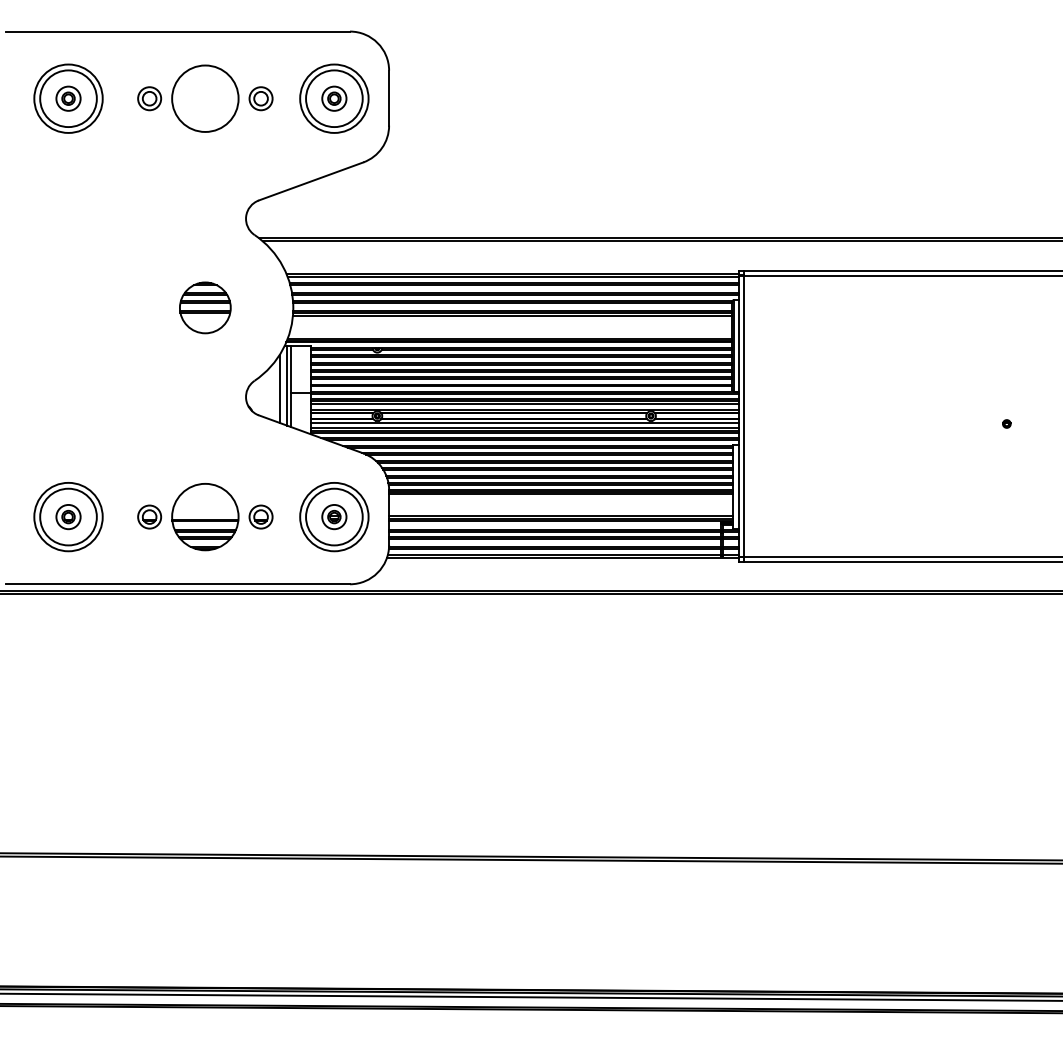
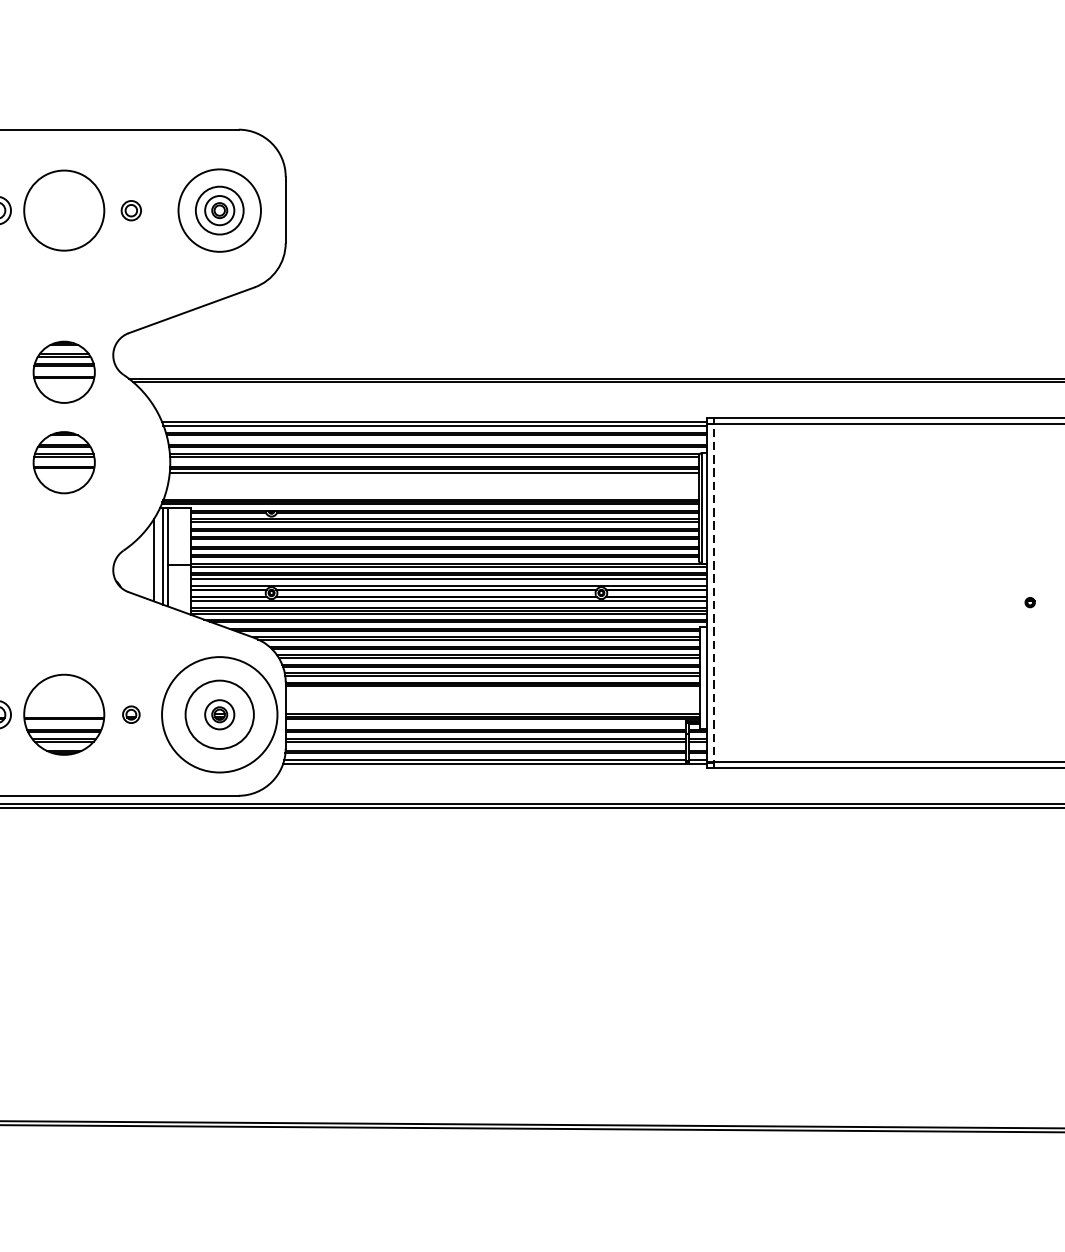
part: (260, 98) -> (130, 210), size x0.7
circle: (334, 98) -> (219, 210), size x0.7
part: (205, 232) -> (64, 371), added
line: (744, 415) -> (714, 592), solid -> dashed
part: (260, 516) -> (130, 714), size x0.6
circle: (334, 516) -> (219, 714), size x1.4

